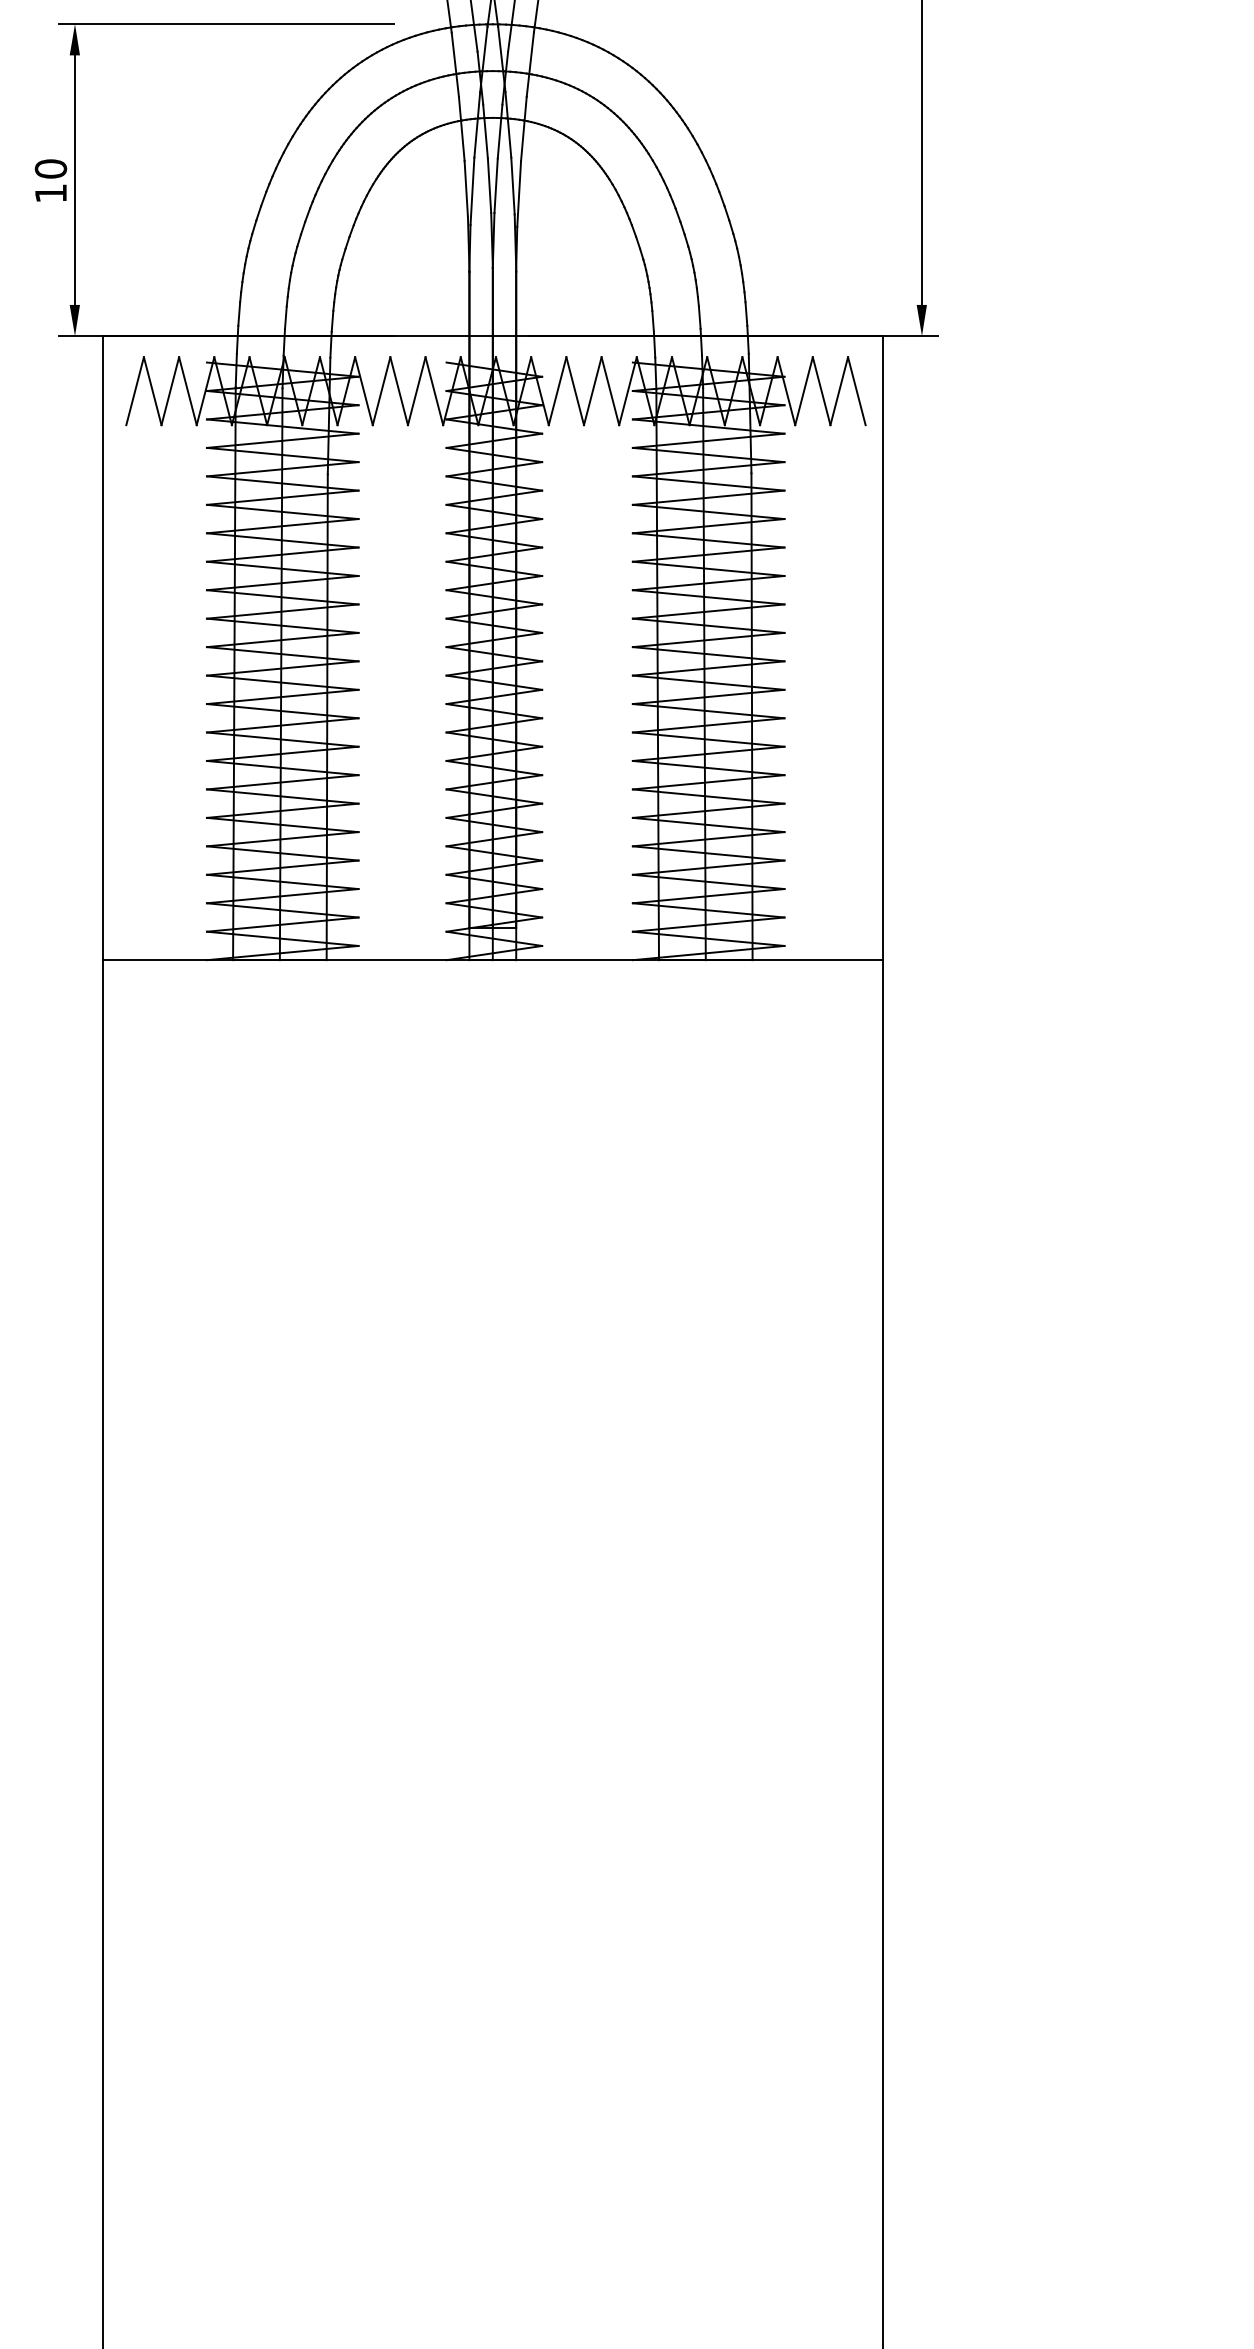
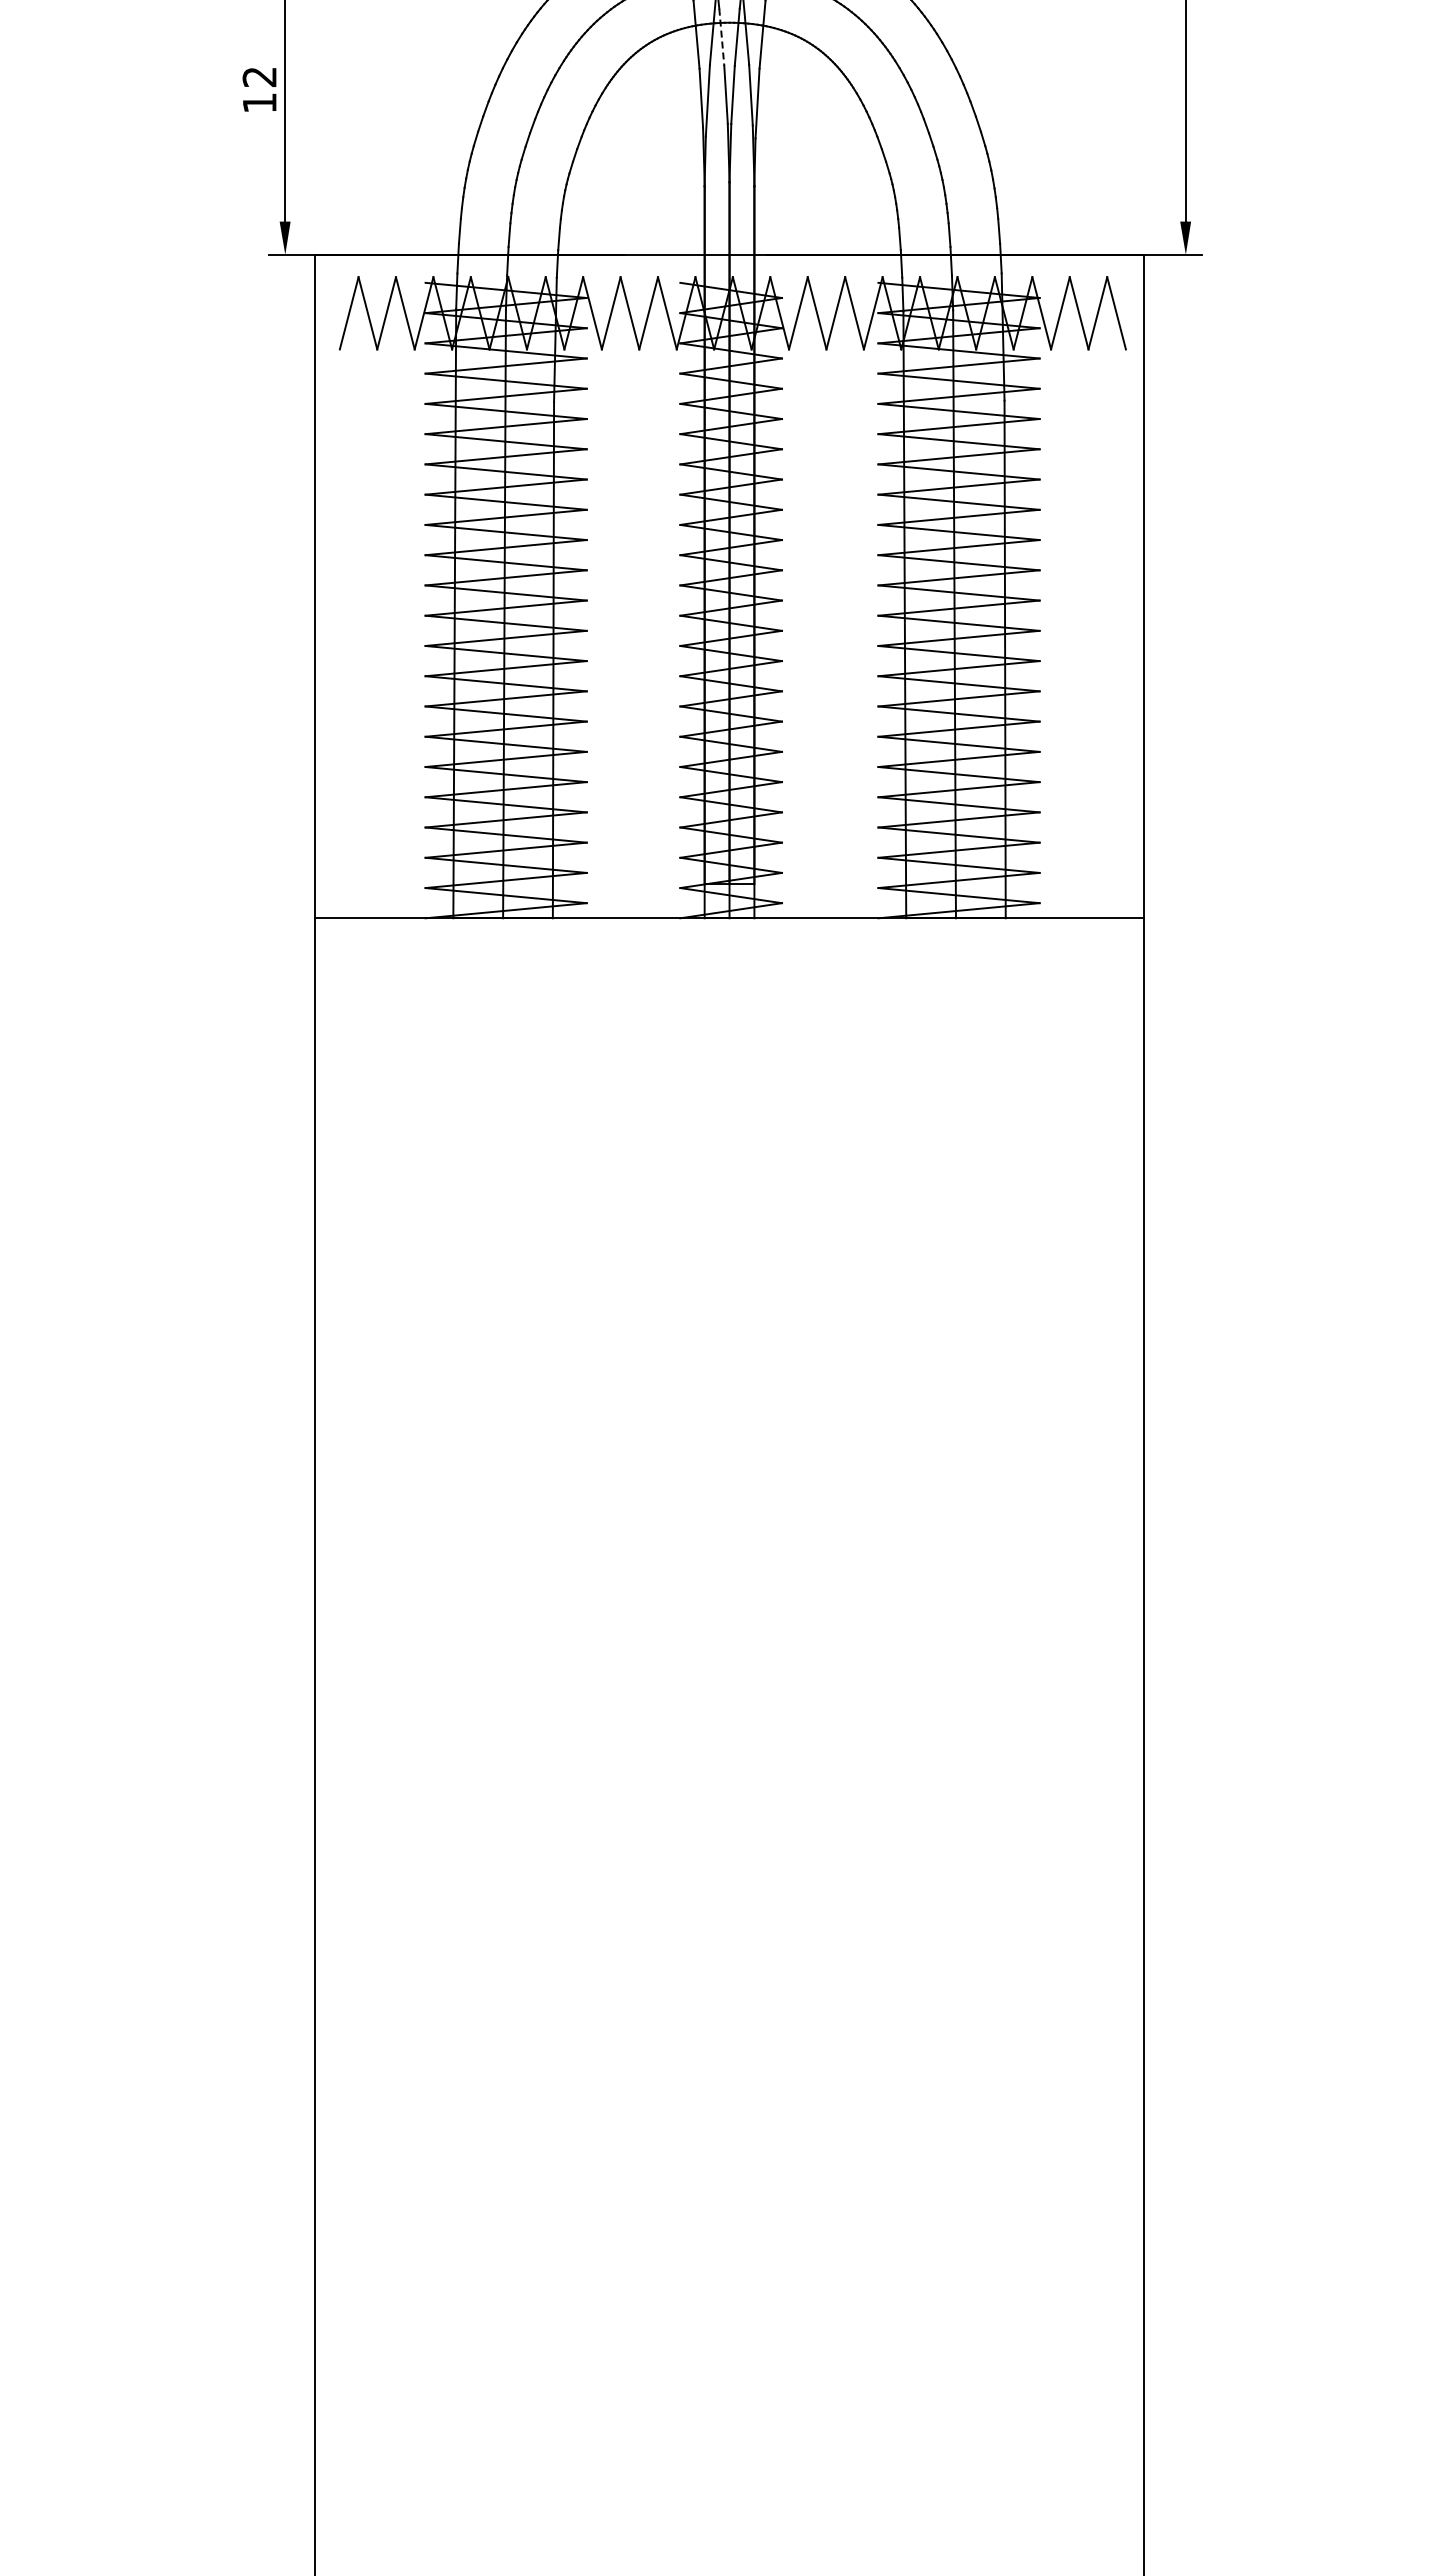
line: (485, 131) -> (721, 37), solid -> dashed
text: (50, 168) -> (259, 76), 10 -> 12

